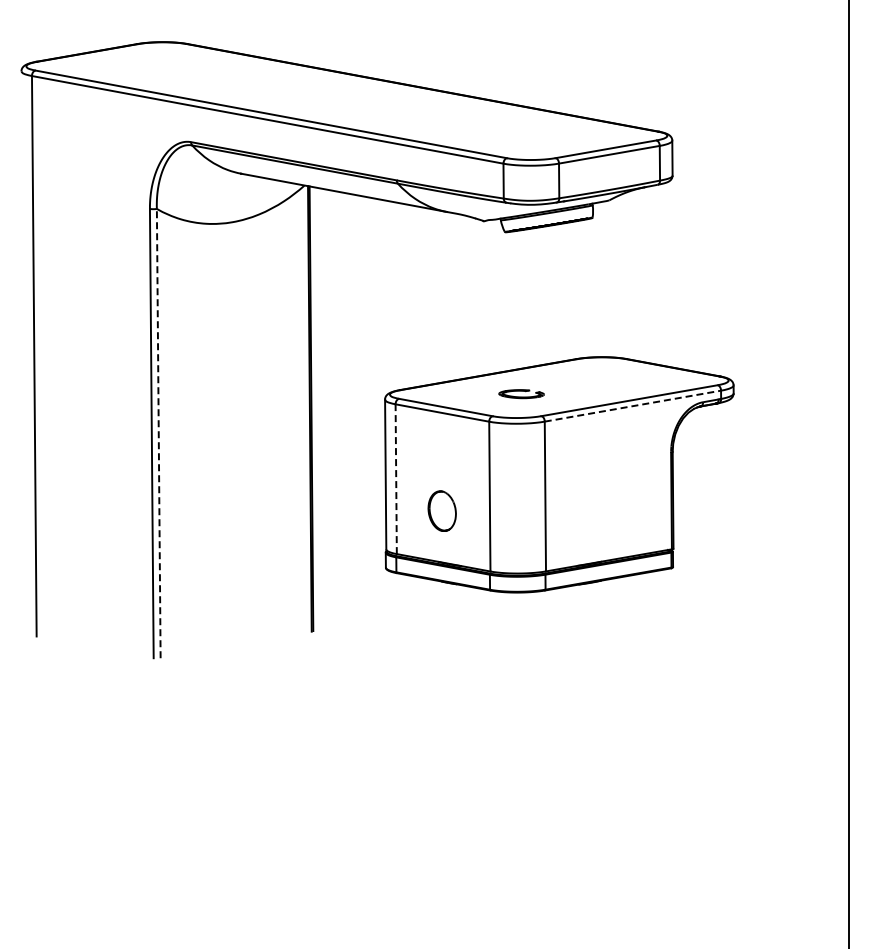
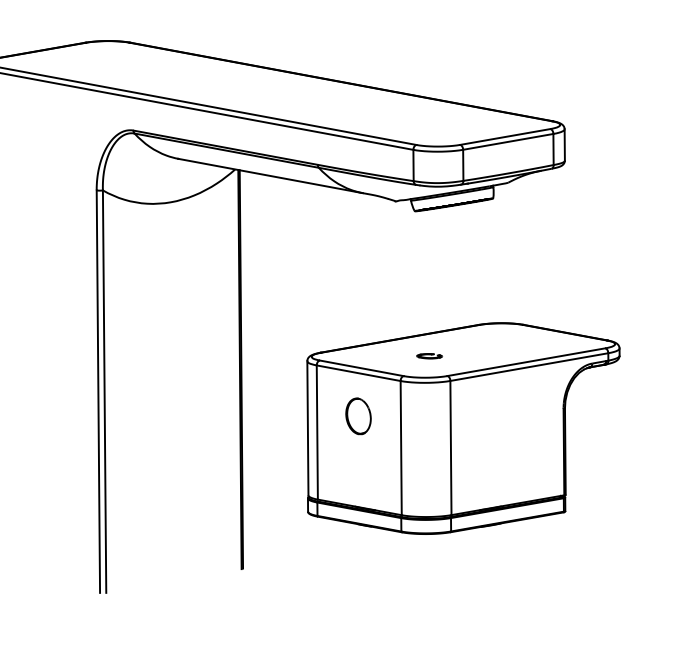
part: (521, 393) -> (429, 355), size x0.62
line: (633, 406) -> (529, 367), dashed -> solid
line: (158, 433) -> (104, 391), dashed -> solid
line: (396, 479) -> (317, 432), dashed -> solid
part: (441, 510) -> (357, 415), moved

